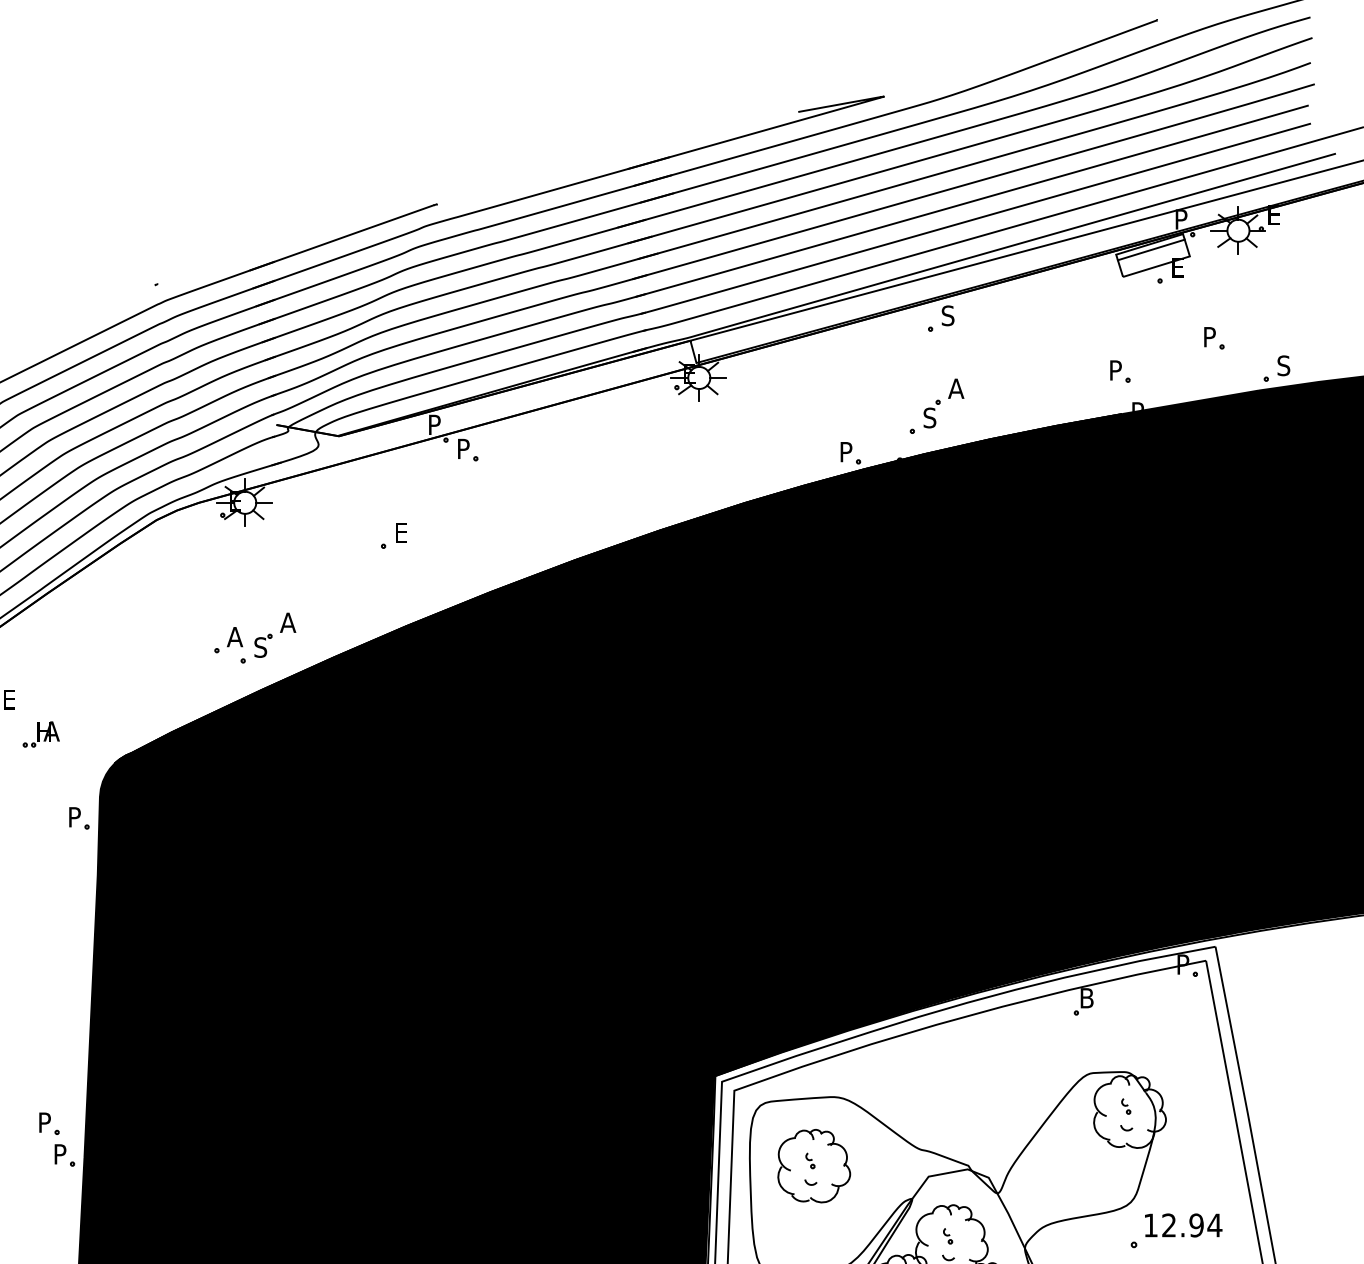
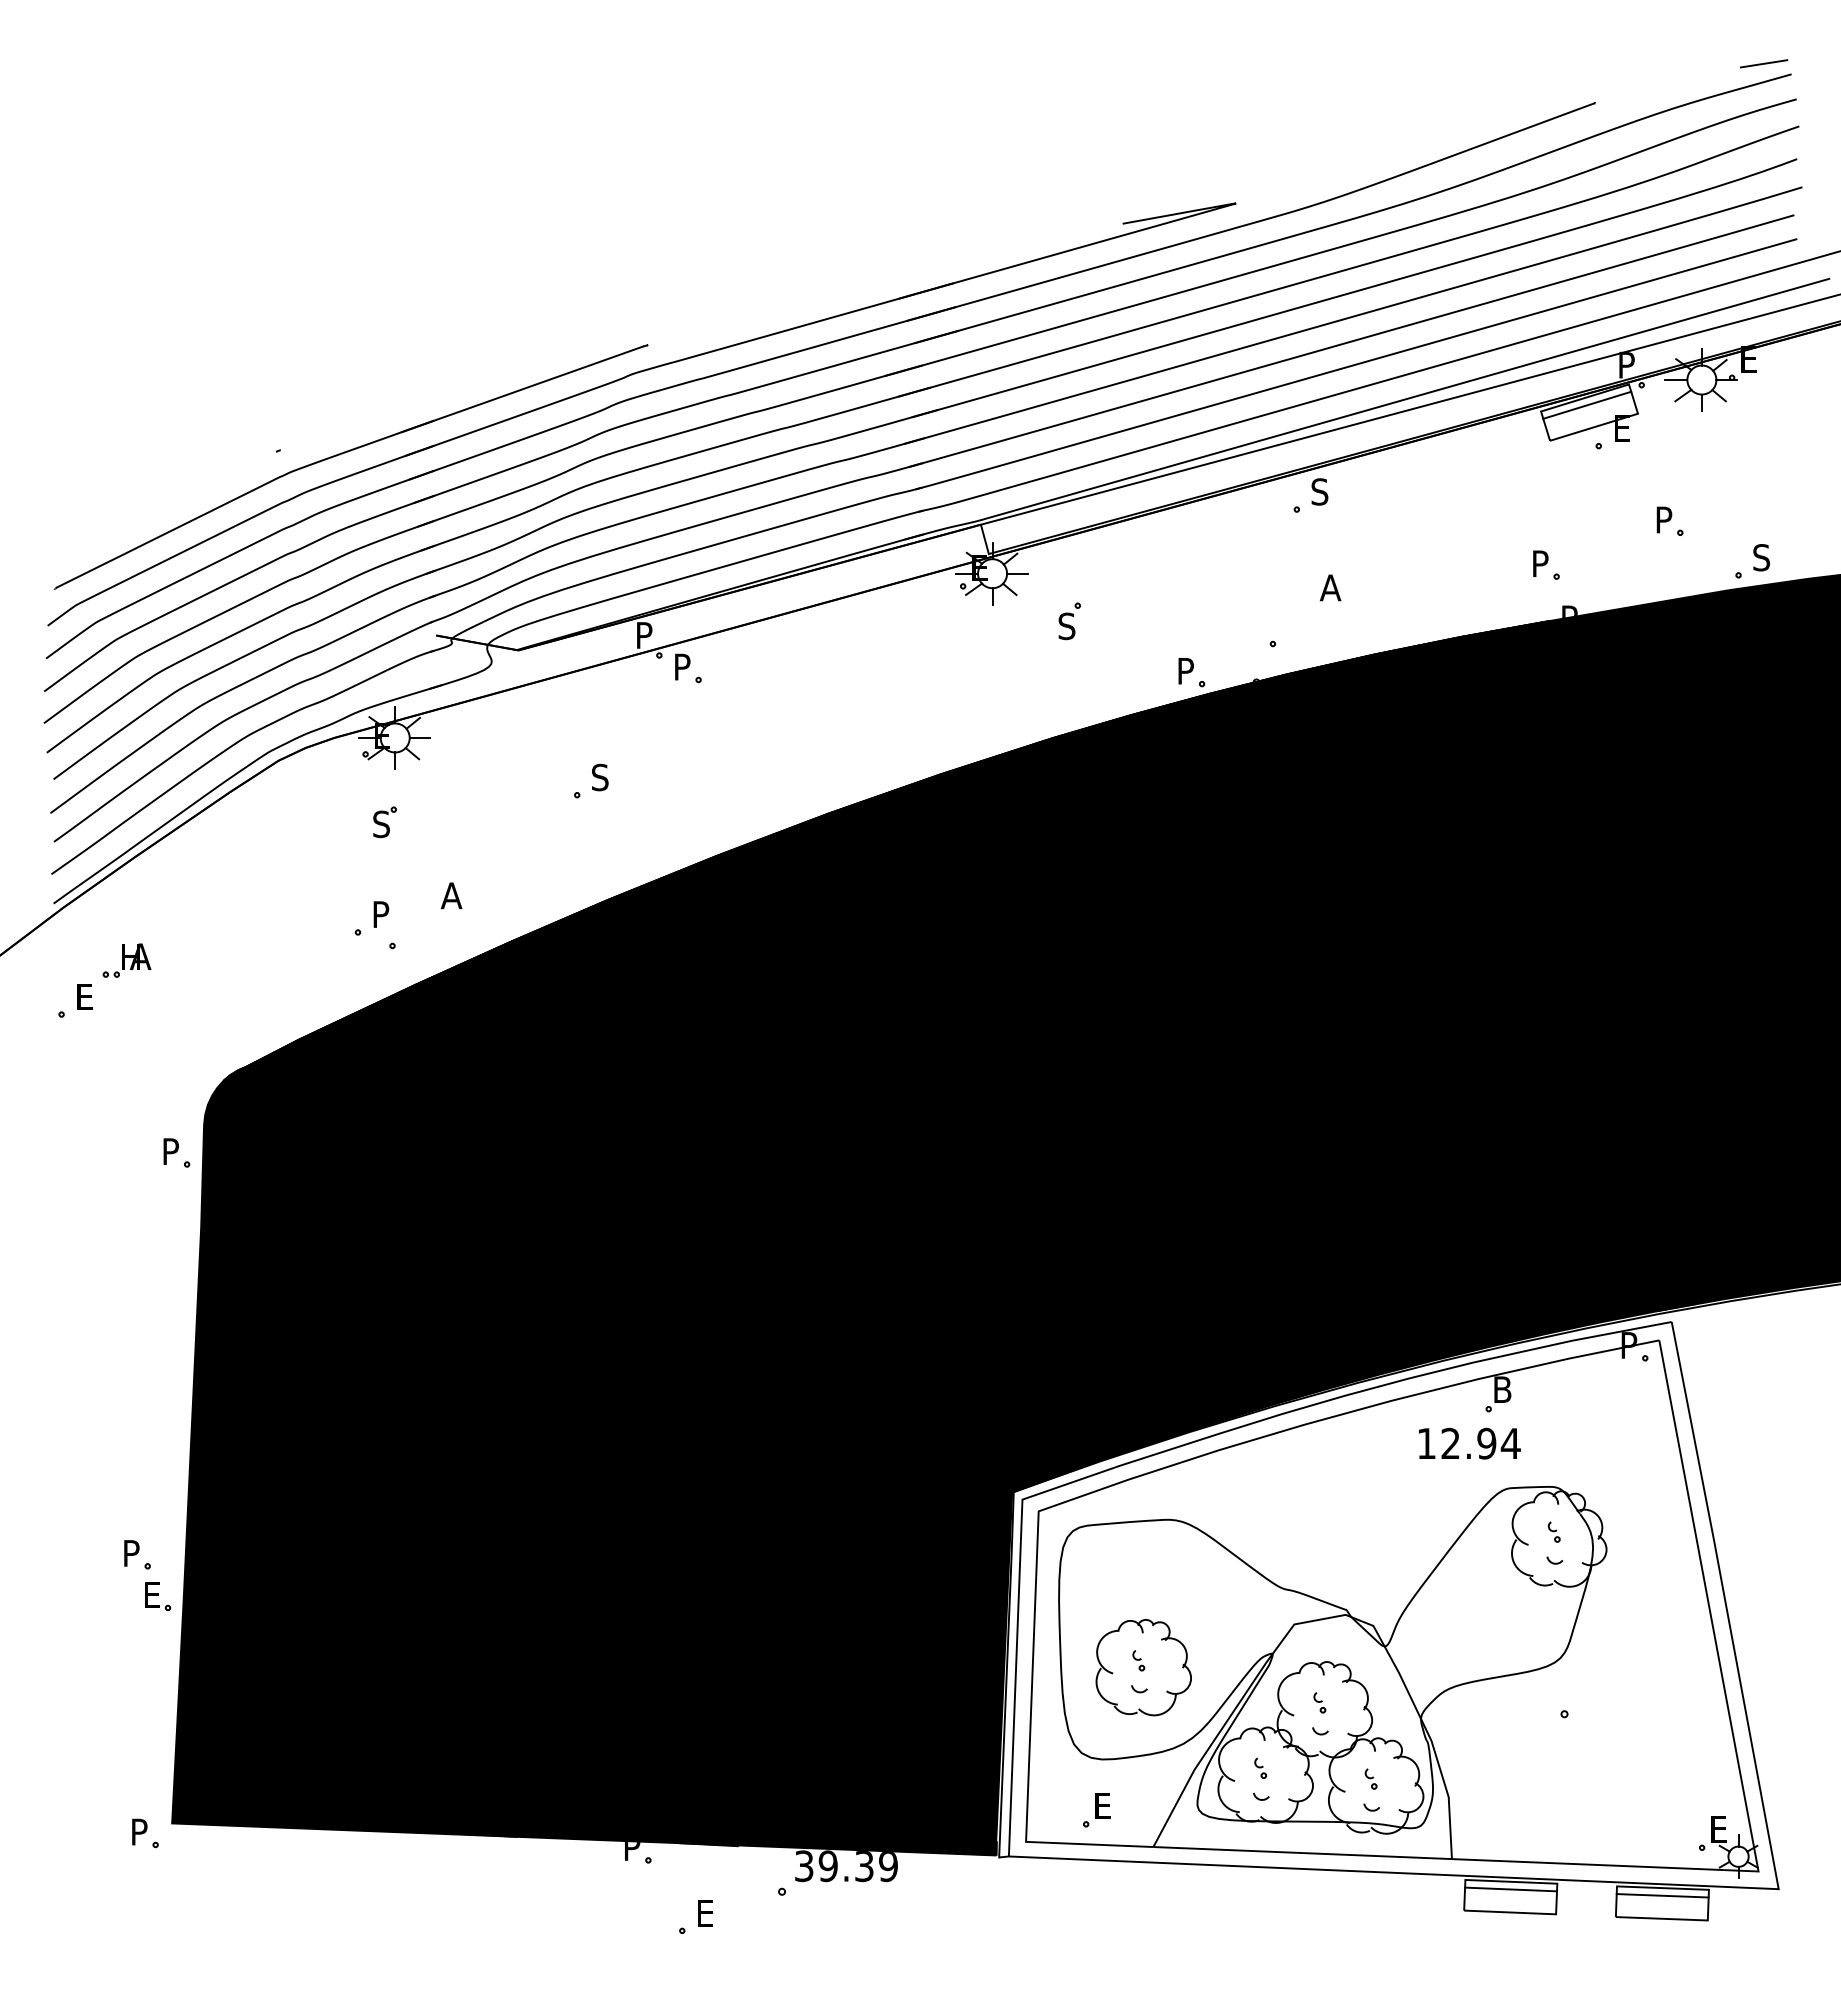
part: (931, 414) -> (1069, 621), moved
text: (401, 532) -> (600, 777), E -> S
text: (234, 637) -> (381, 914), A -> P
part: (262, 646) -> (384, 822), moved
part: (41, 734) -> (126, 960), moved
text: (60, 1153) -> (151, 1594), P -> E
part: (814, 1166) -> (1143, 1667), moved
text: (1183, 1225) -> (1469, 1443), moved

